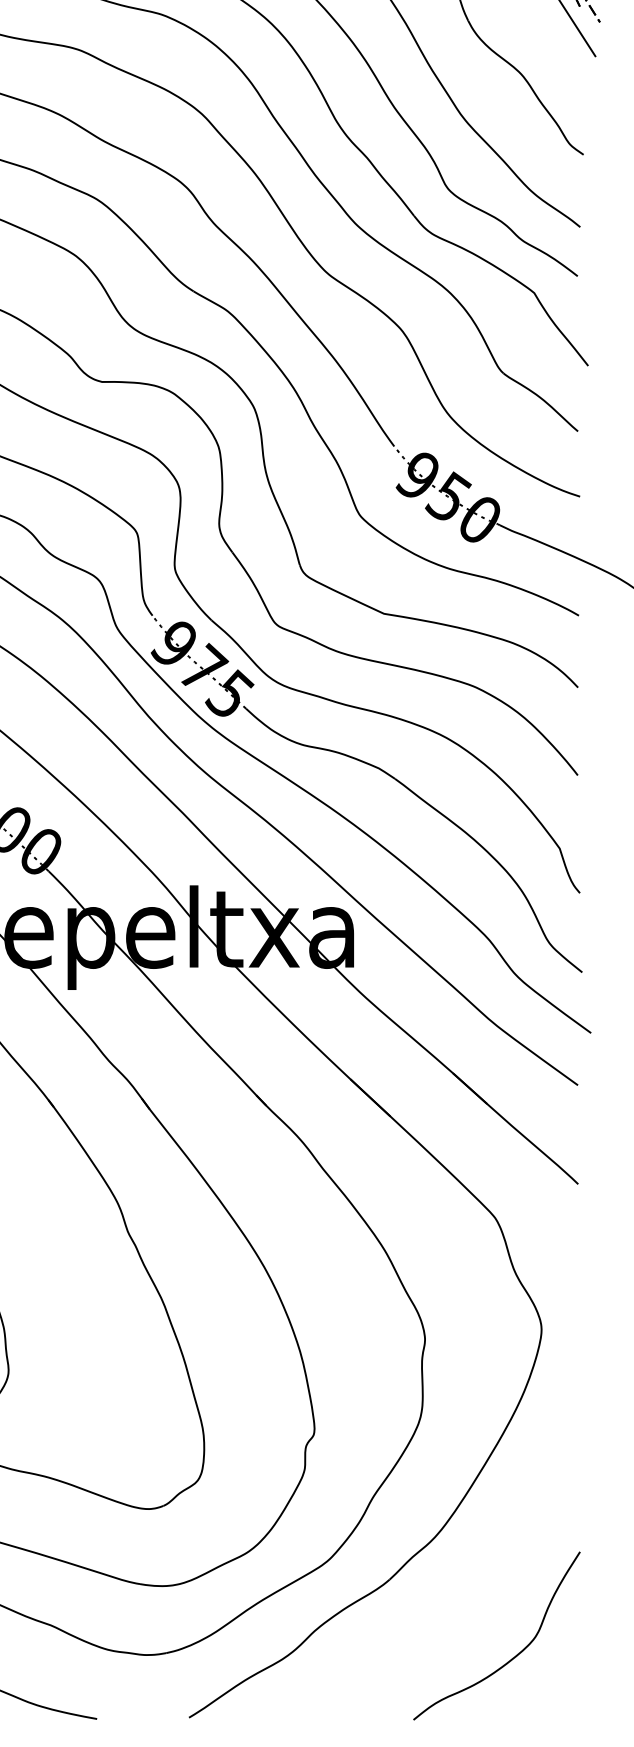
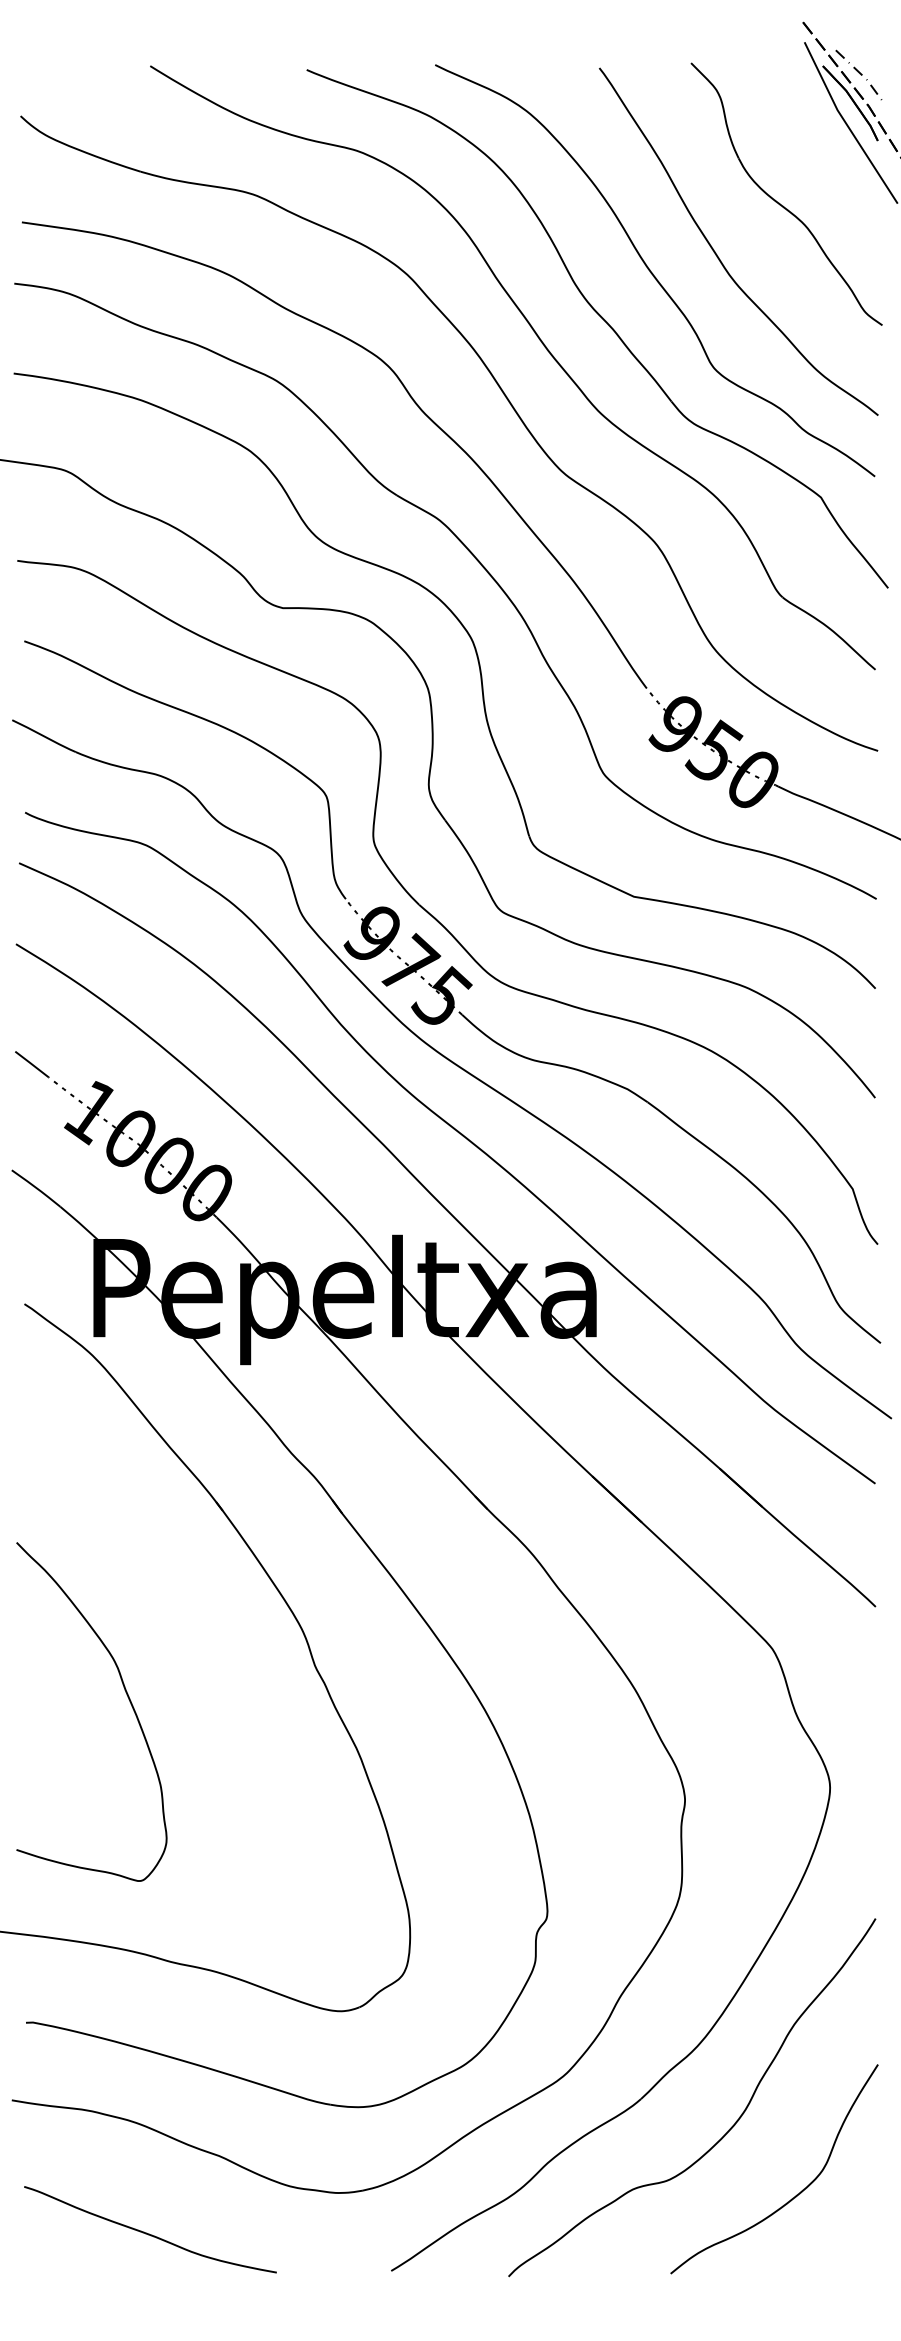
curve: (459, 1604) -> (728, 2129), added

